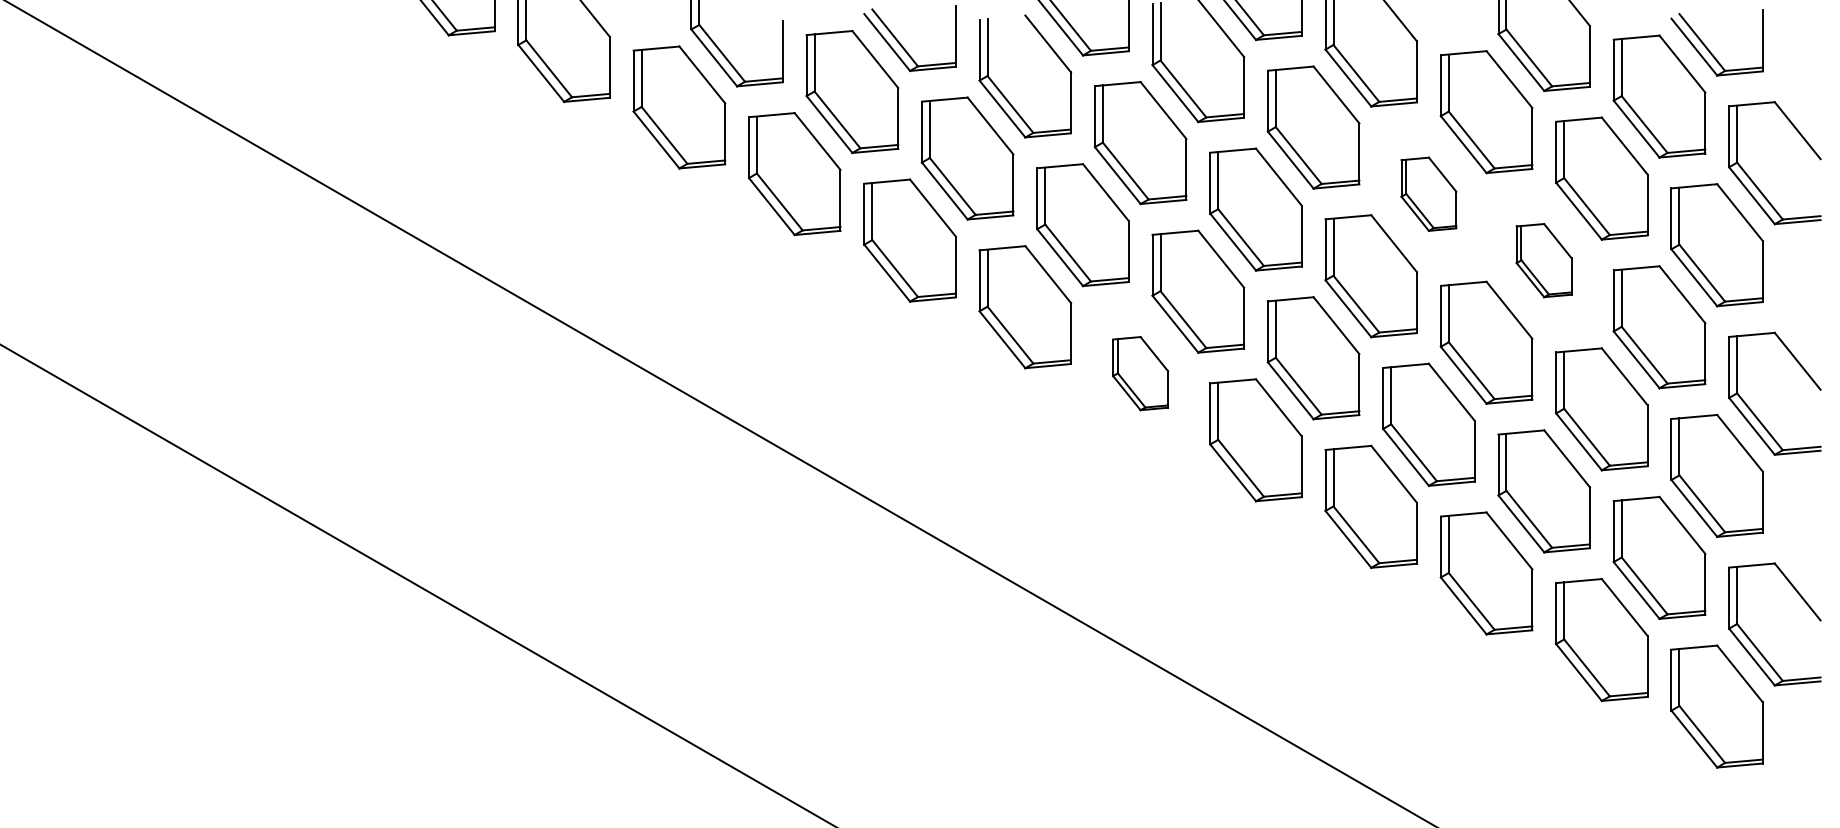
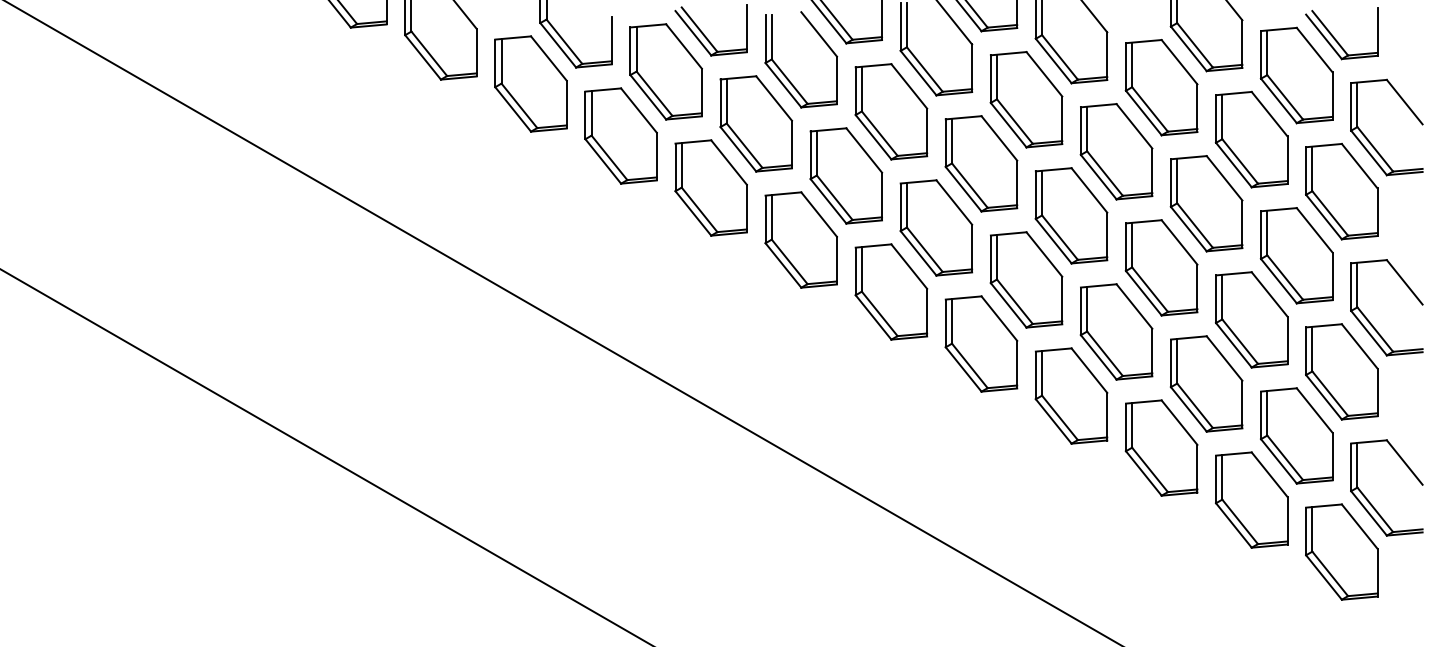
part: (1428, 194) -> (1116, 152), size x1.67
part: (1543, 260) -> (1206, 203), size x1.67
part: (1140, 373) -> (891, 291), size x1.67

